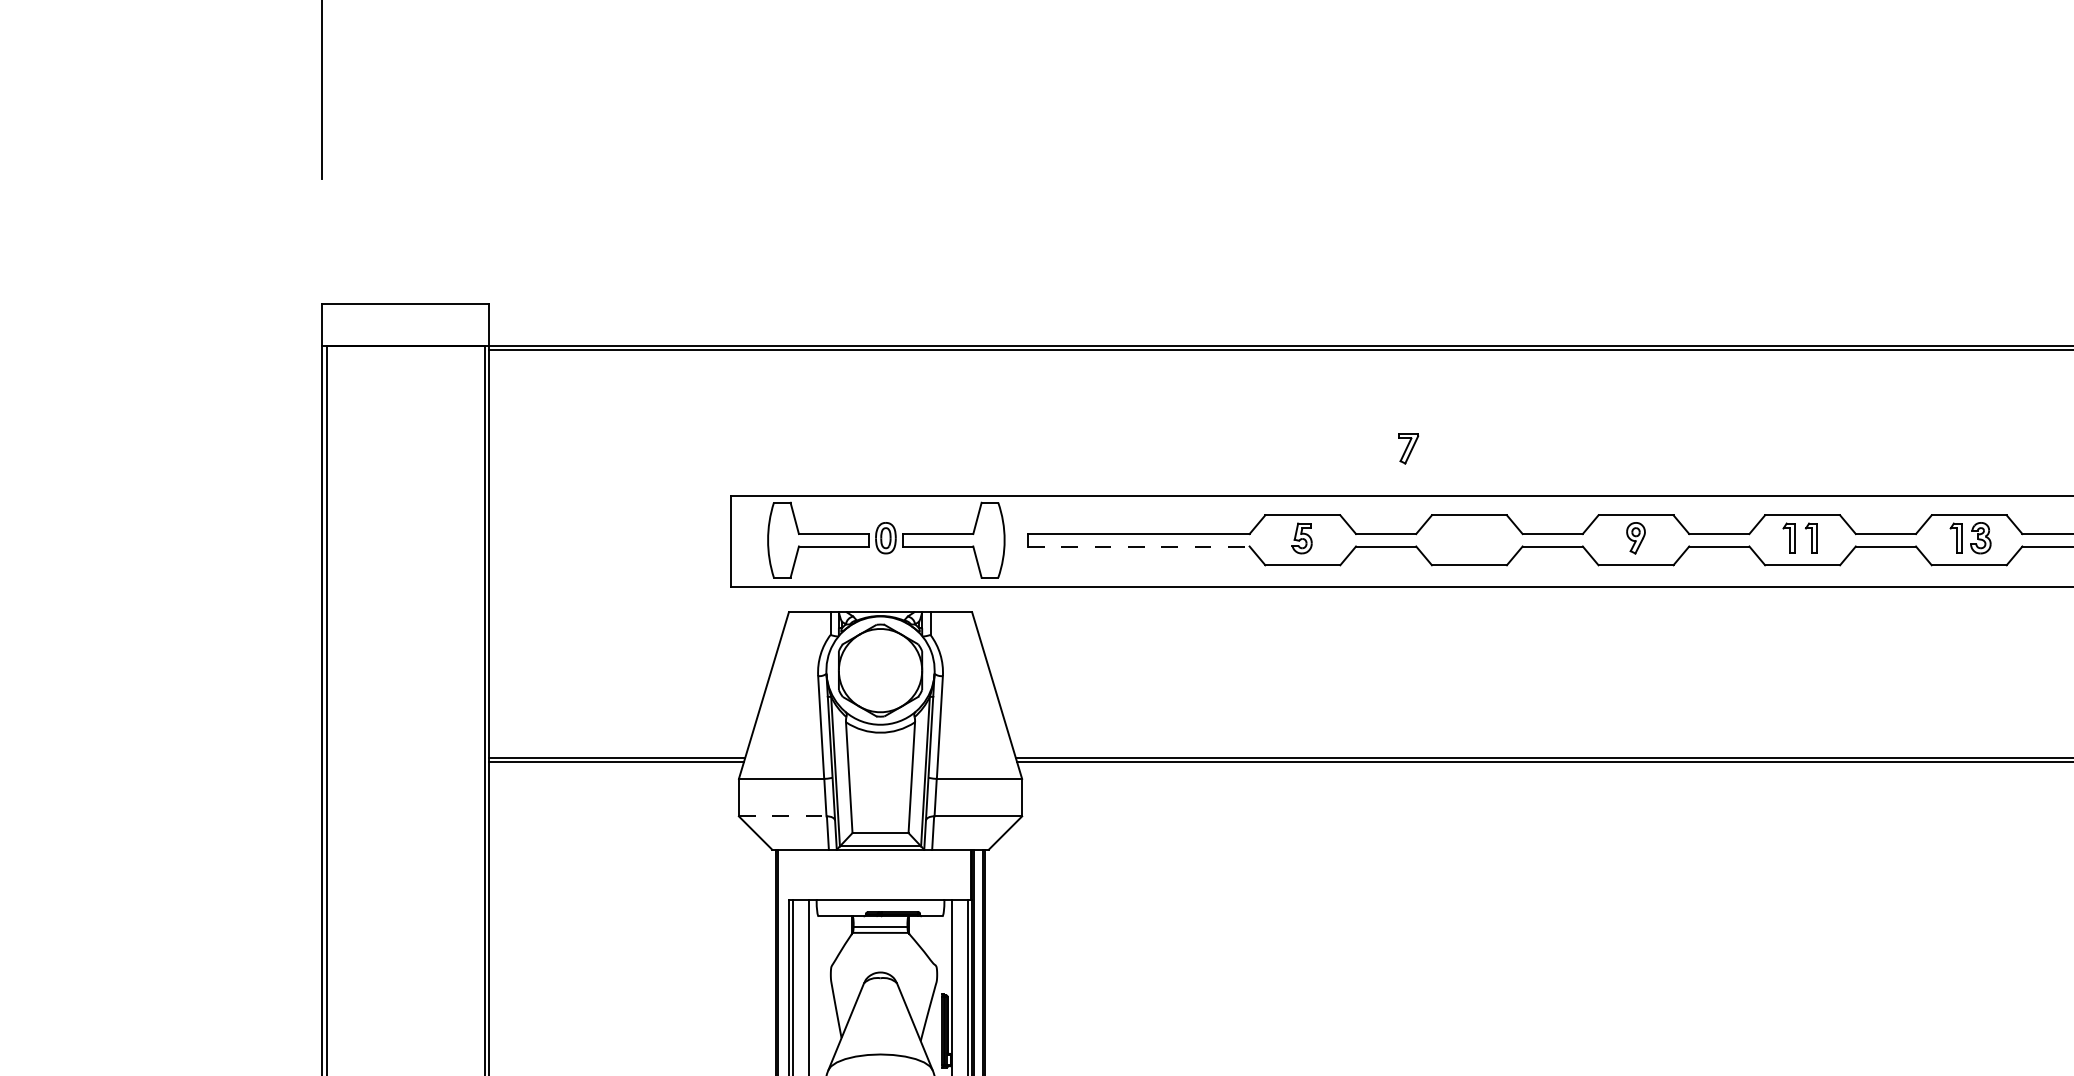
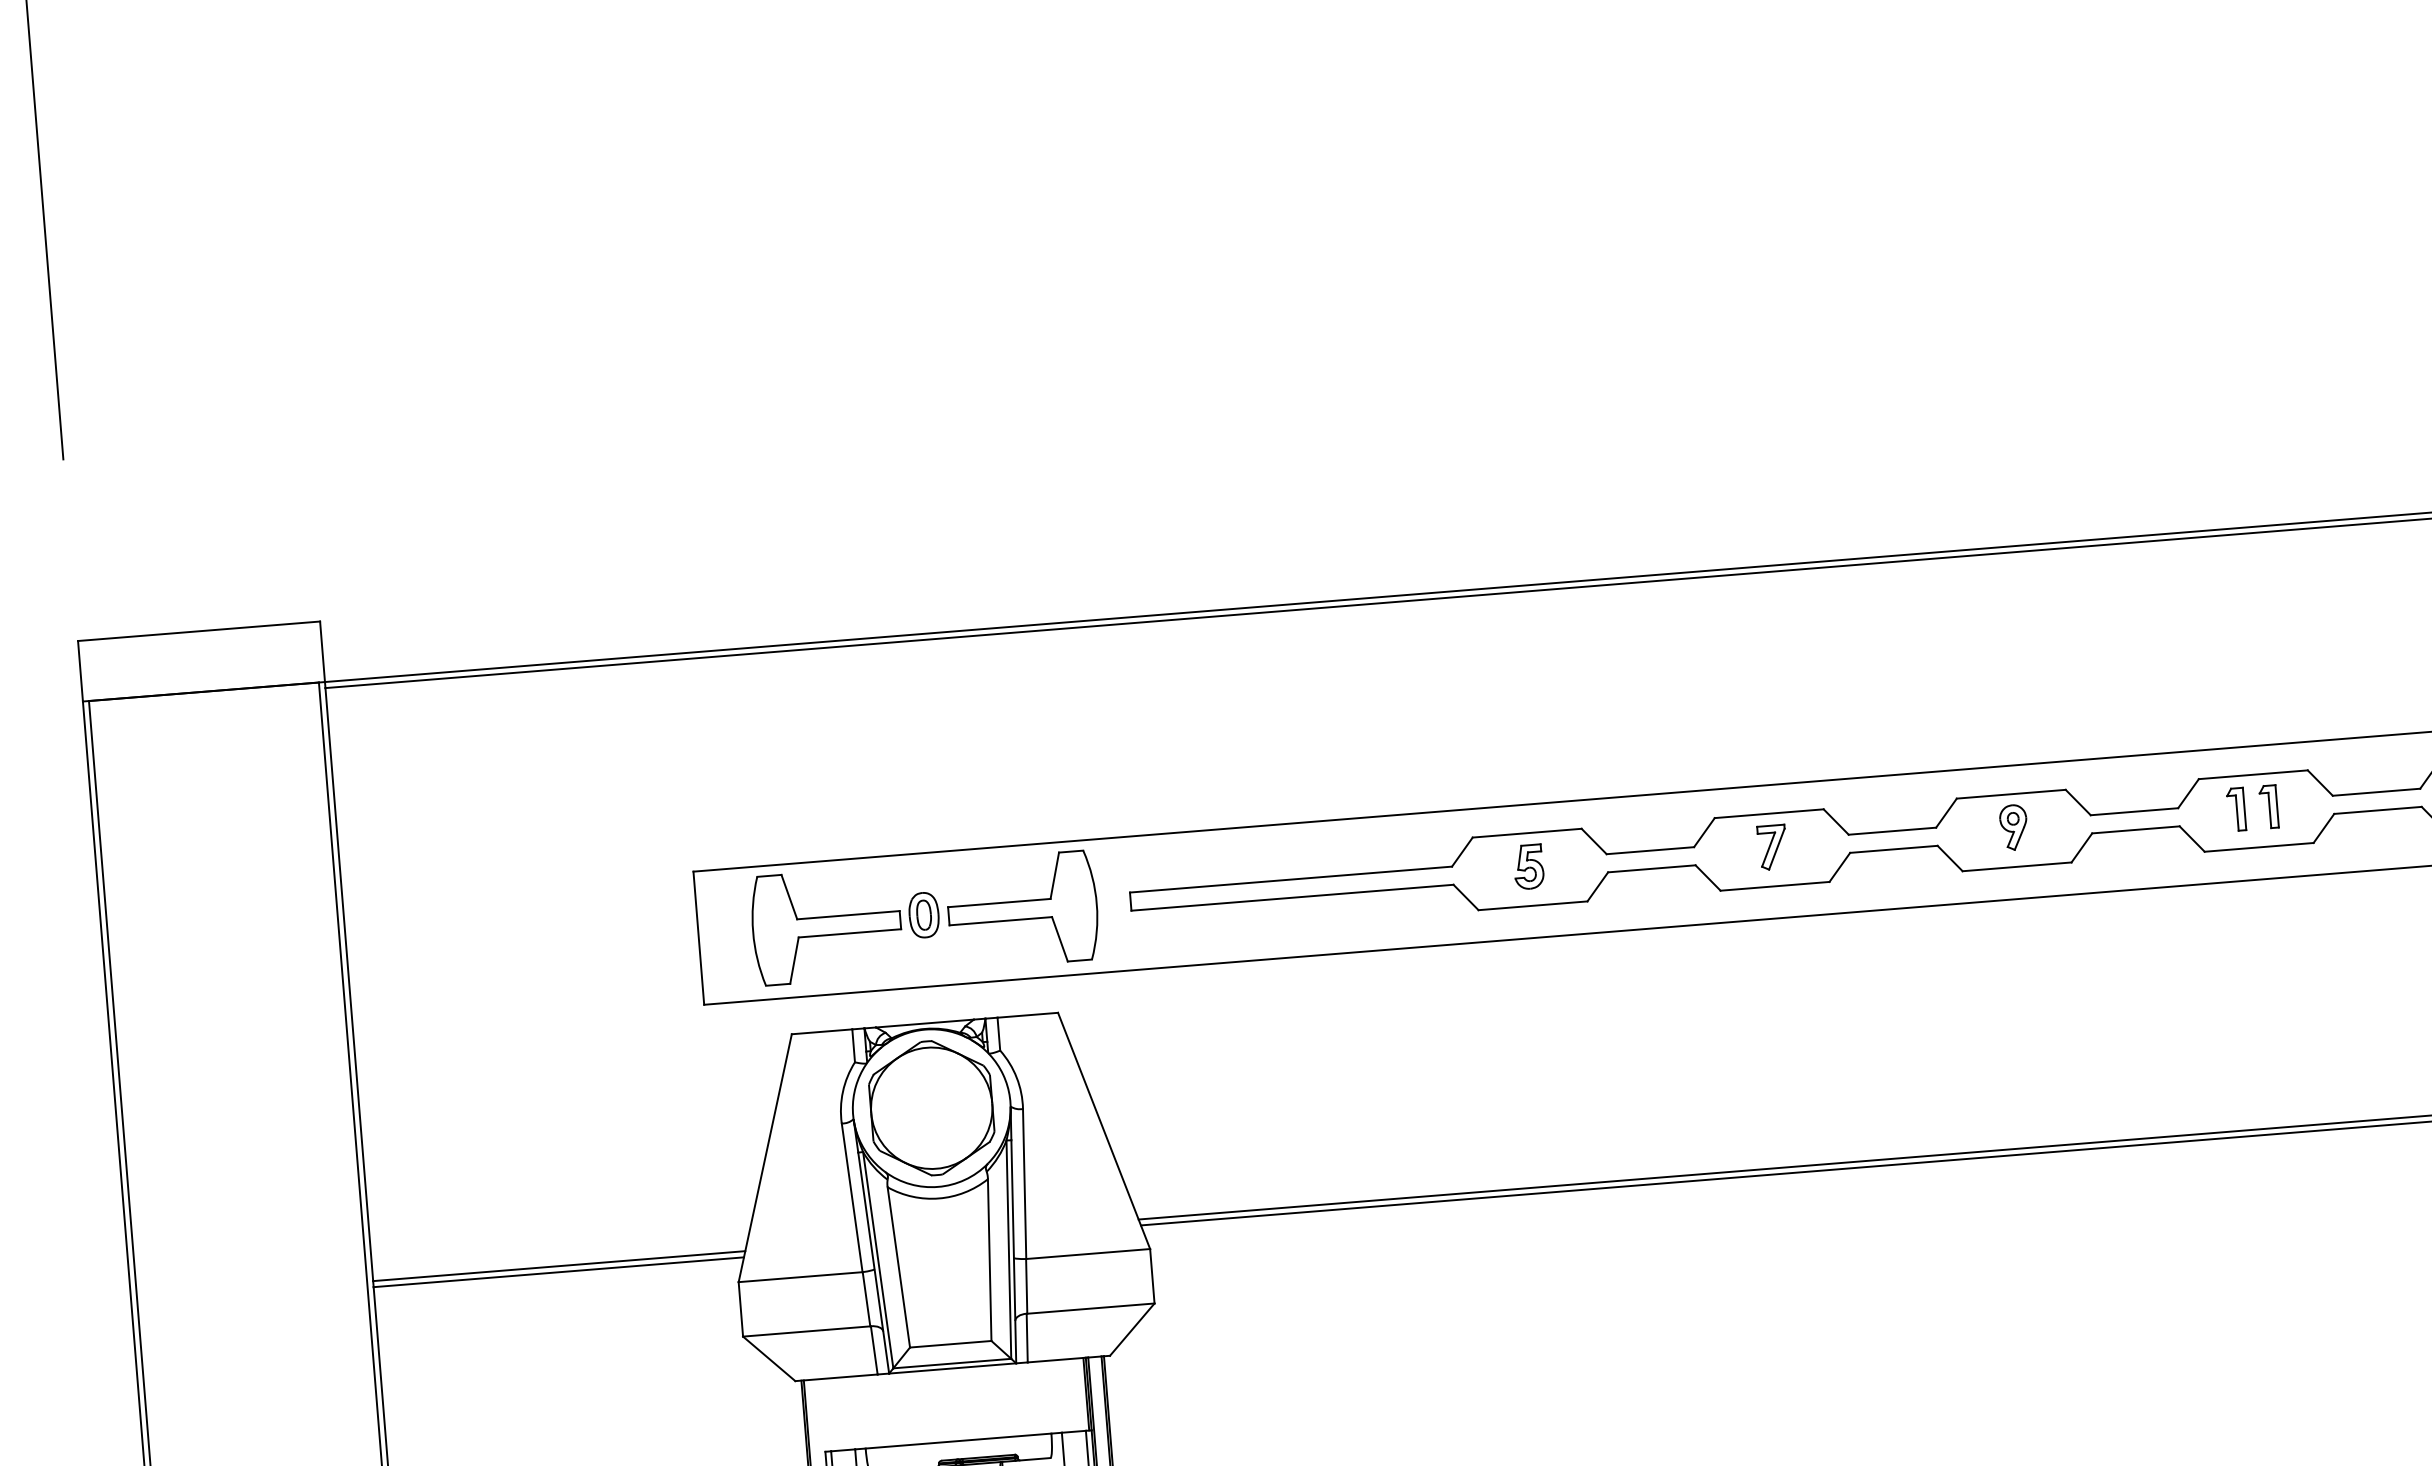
part: (1408, 448) -> (1772, 847), moved
line: (1138, 546) -> (1292, 897), dashed -> solid
line: (782, 816) -> (806, 1331), dashed -> solid

